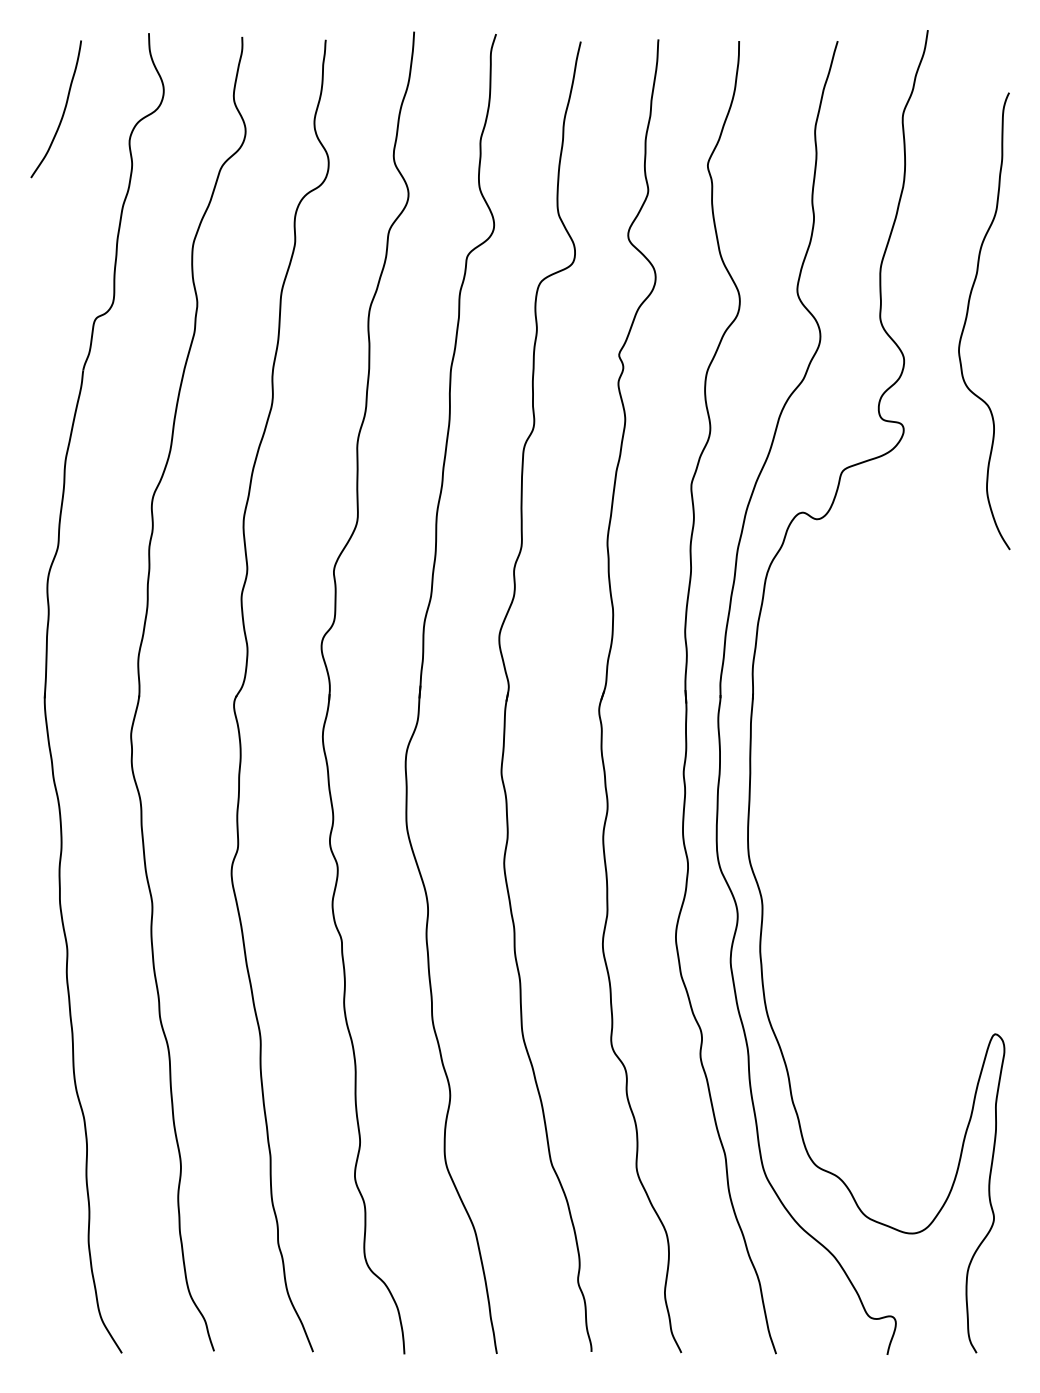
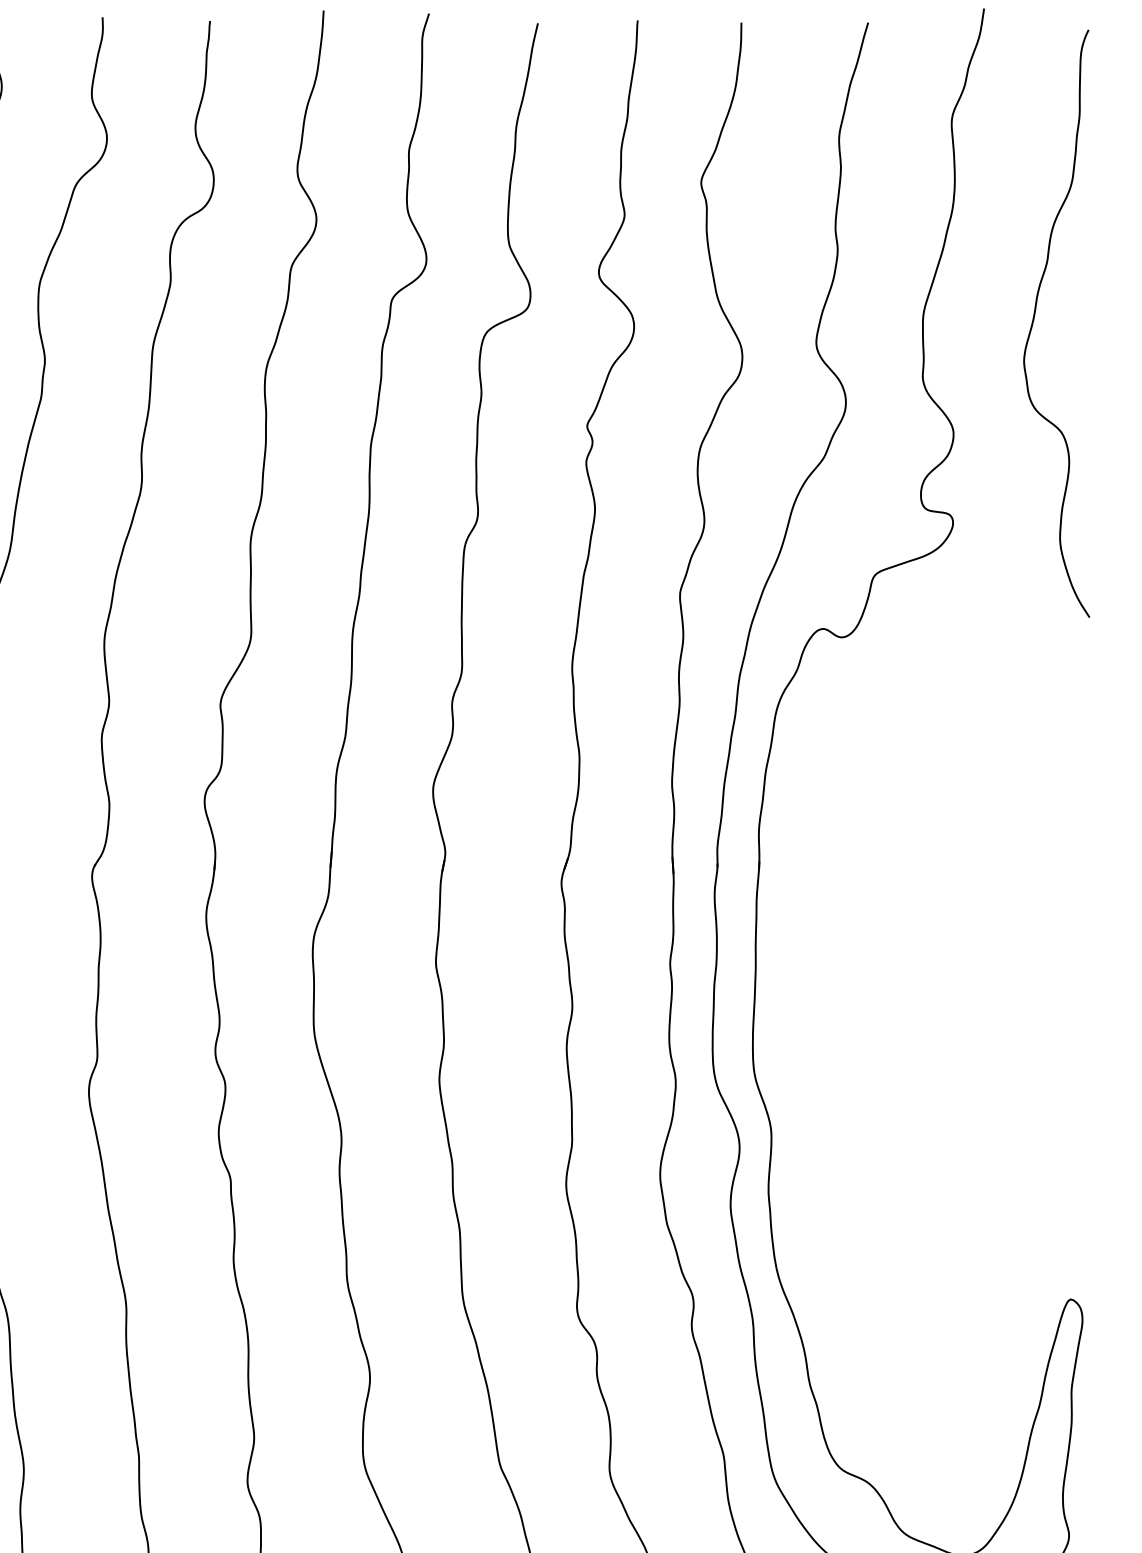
curve: (967, 318) -> (1035, 320), moved

